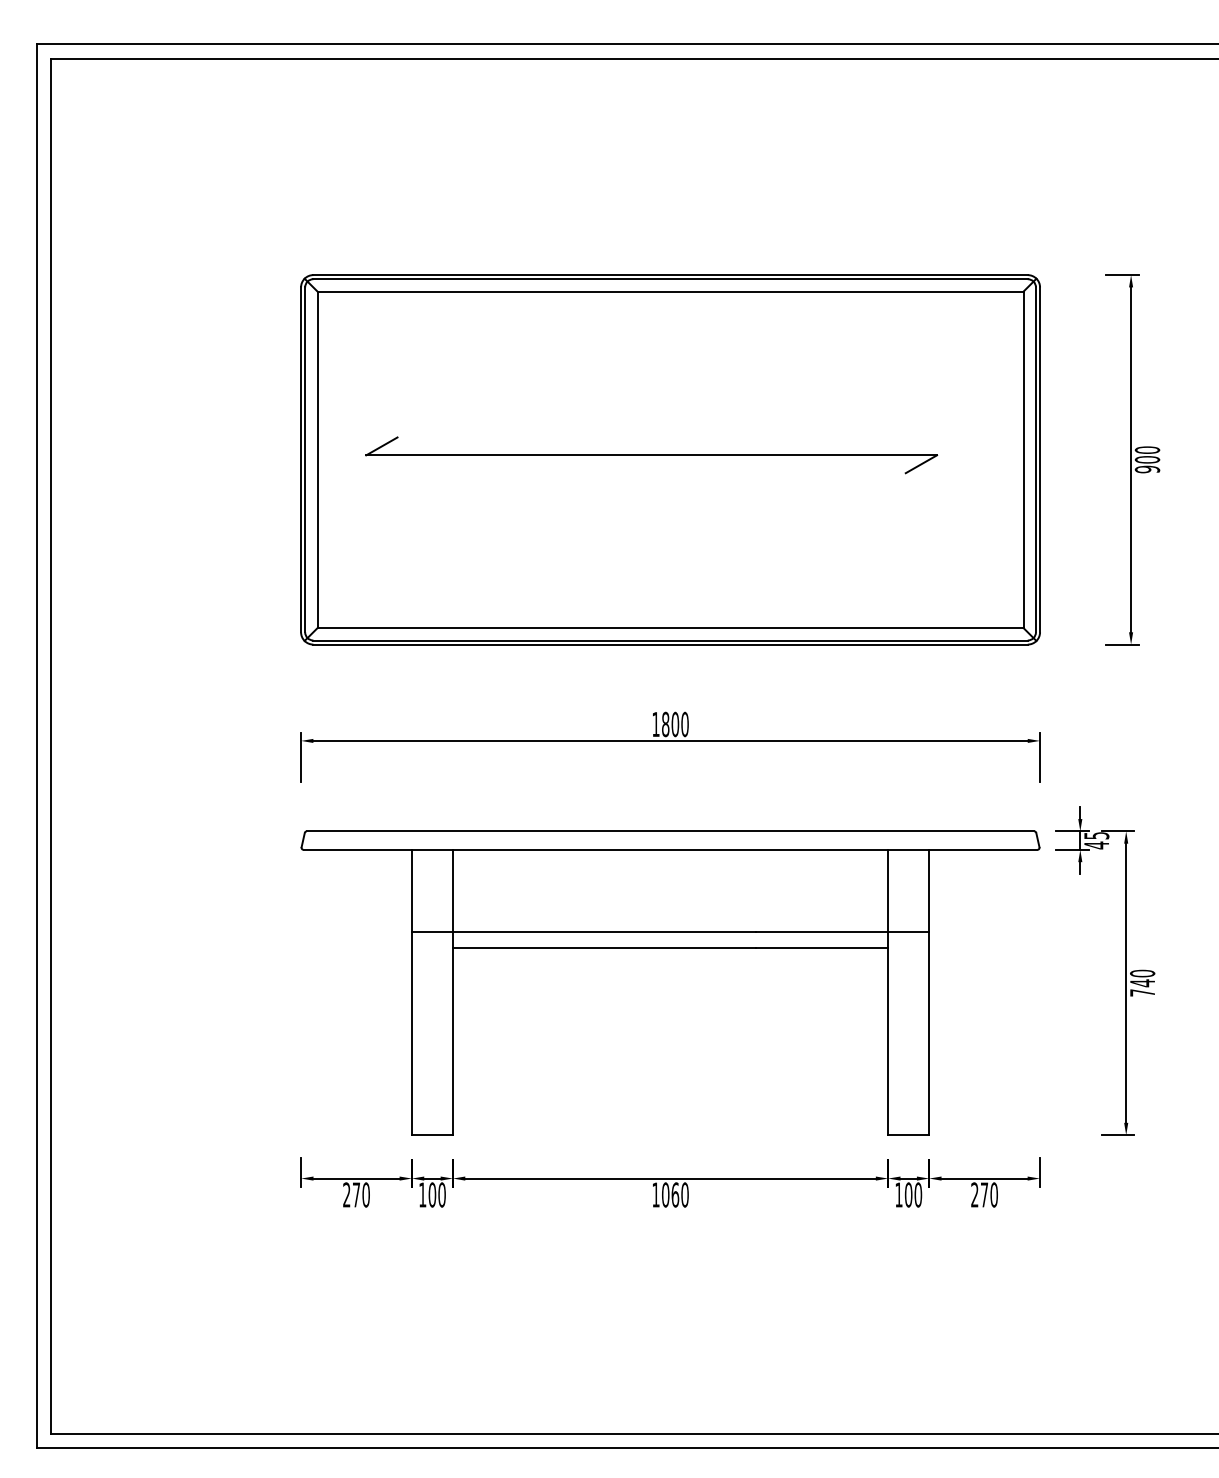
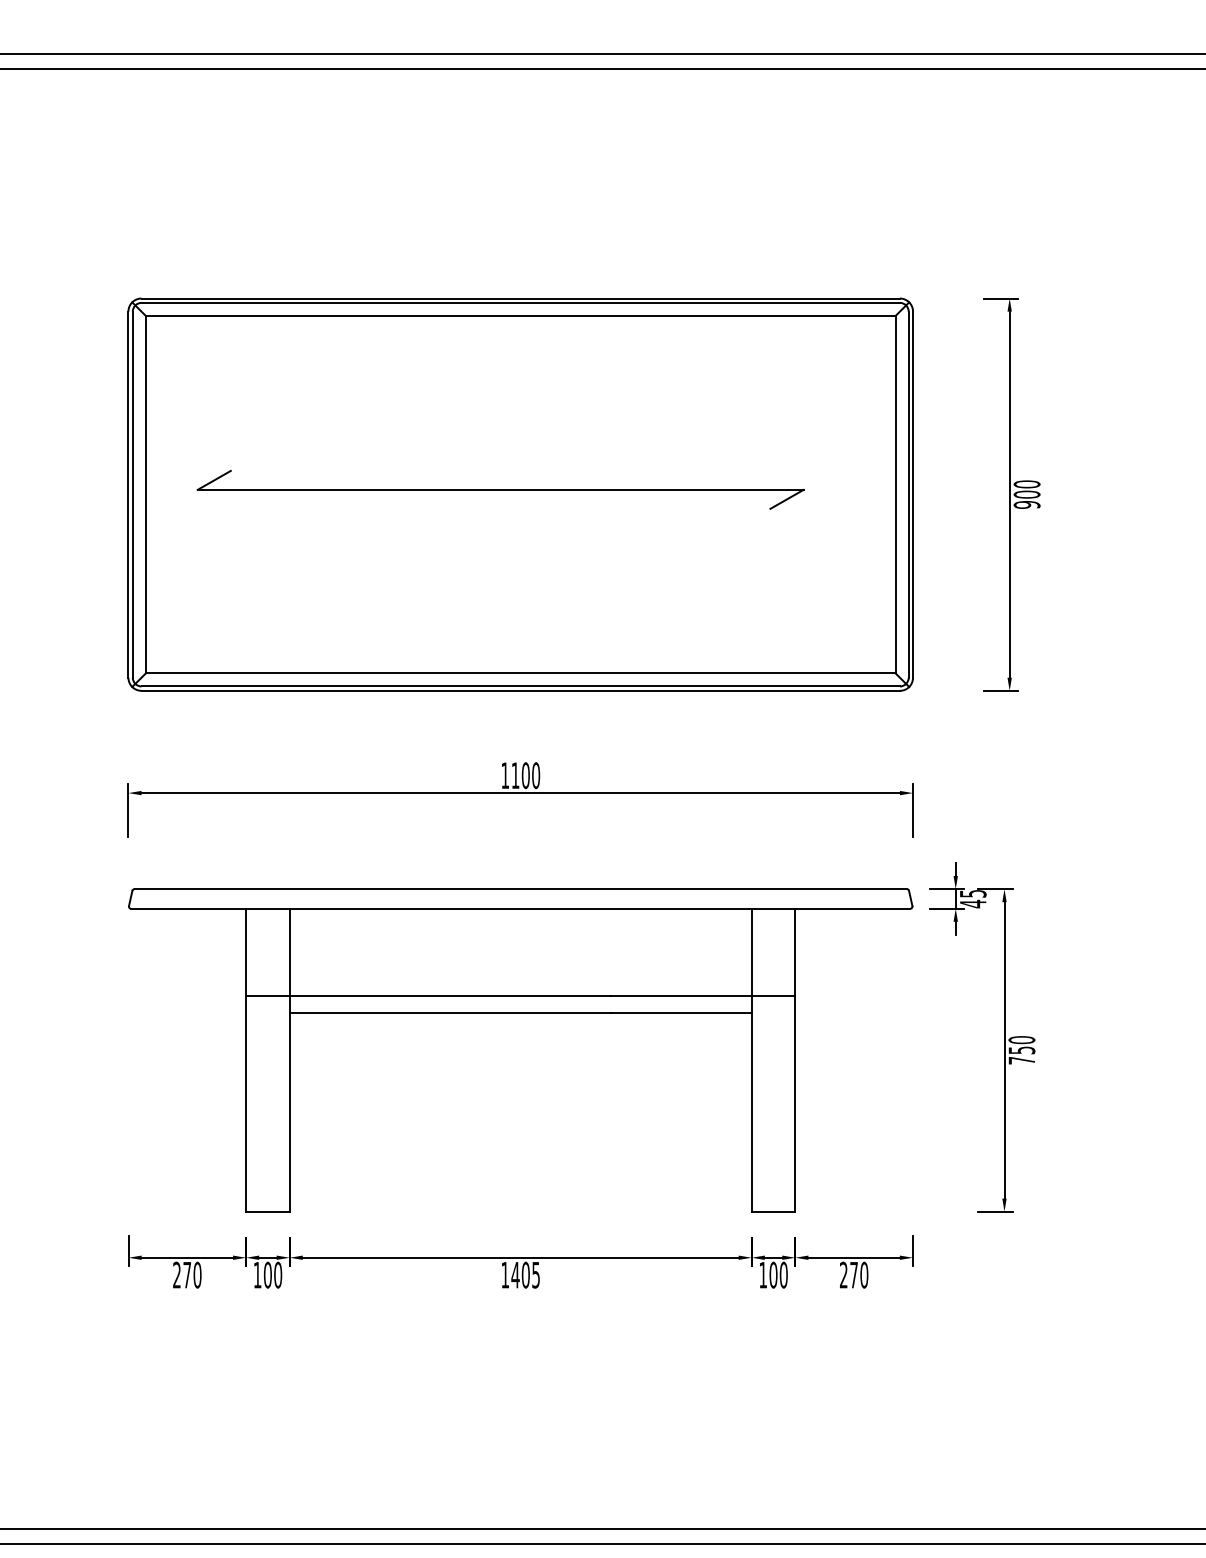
text: (665, 724) -> (515, 775), 1800 -> 1100
text: (1142, 983) -> (1021, 1050), 740 -> 750
text: (674, 1194) -> (524, 1274), 1060 -> 1405

